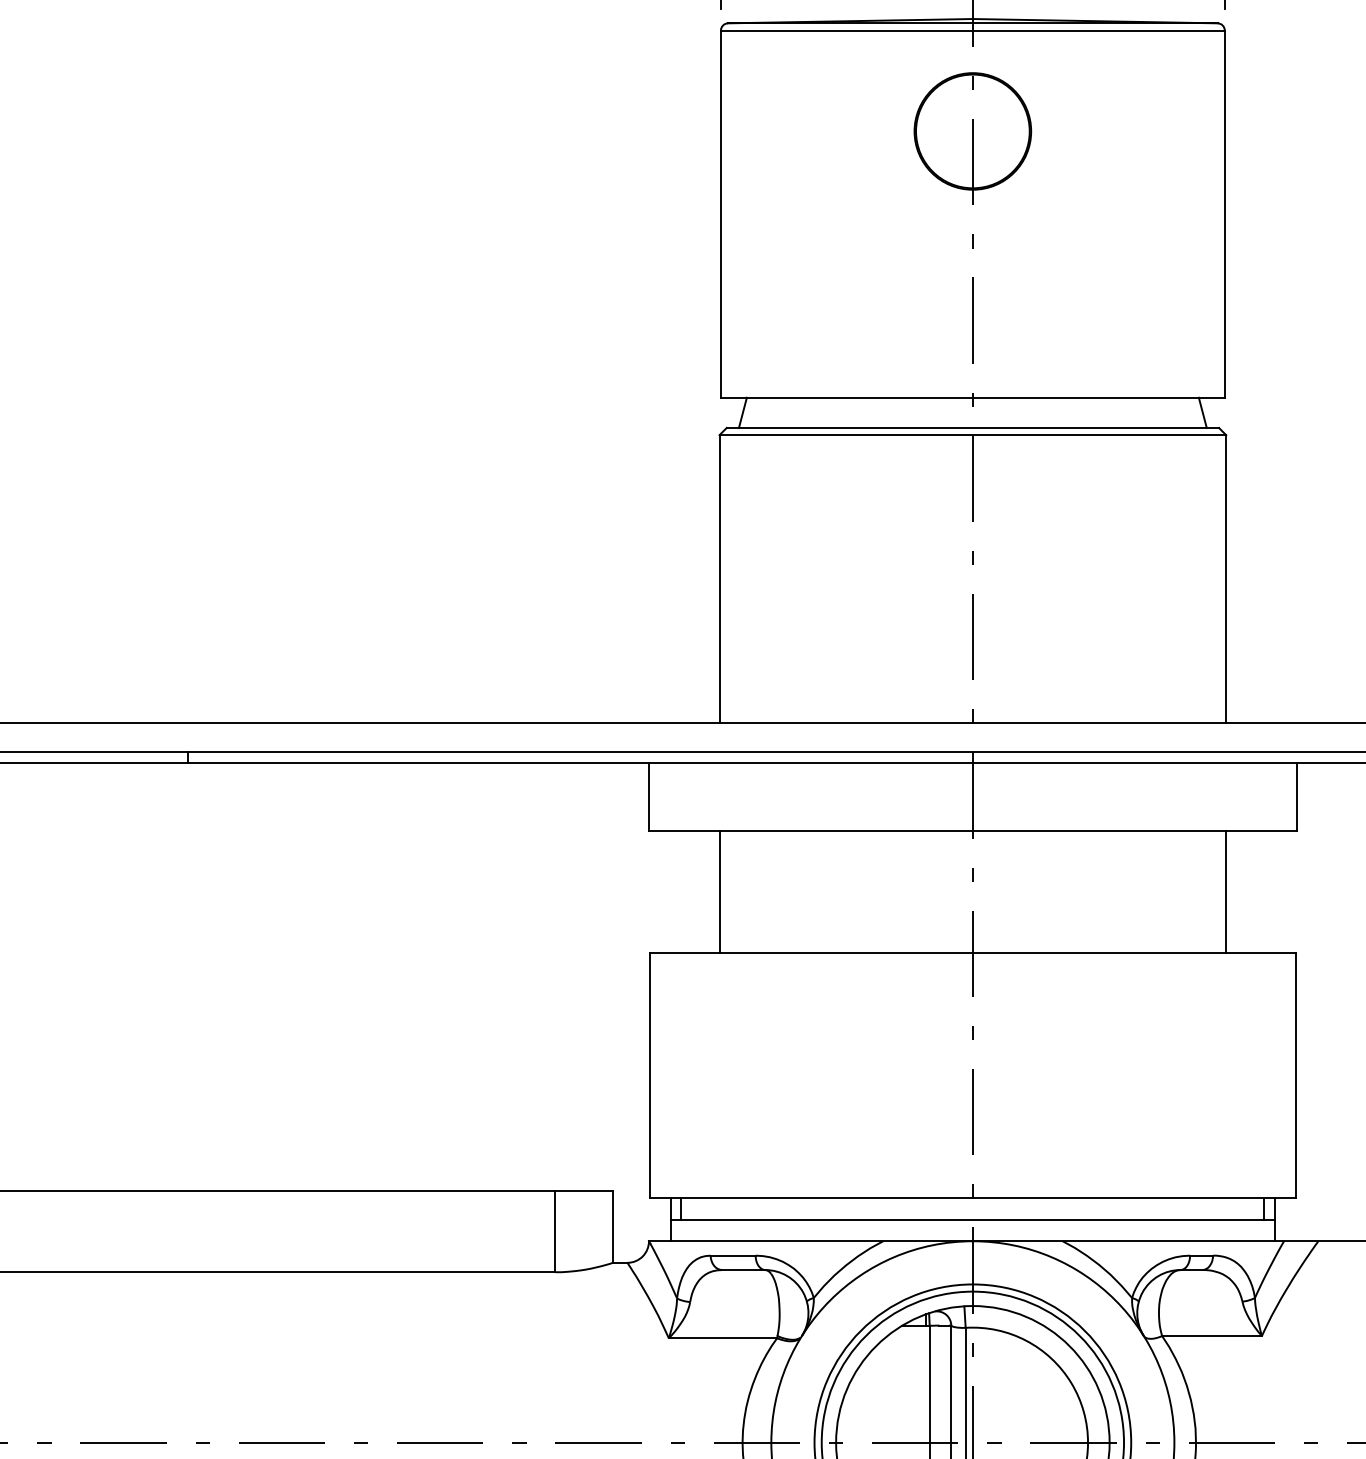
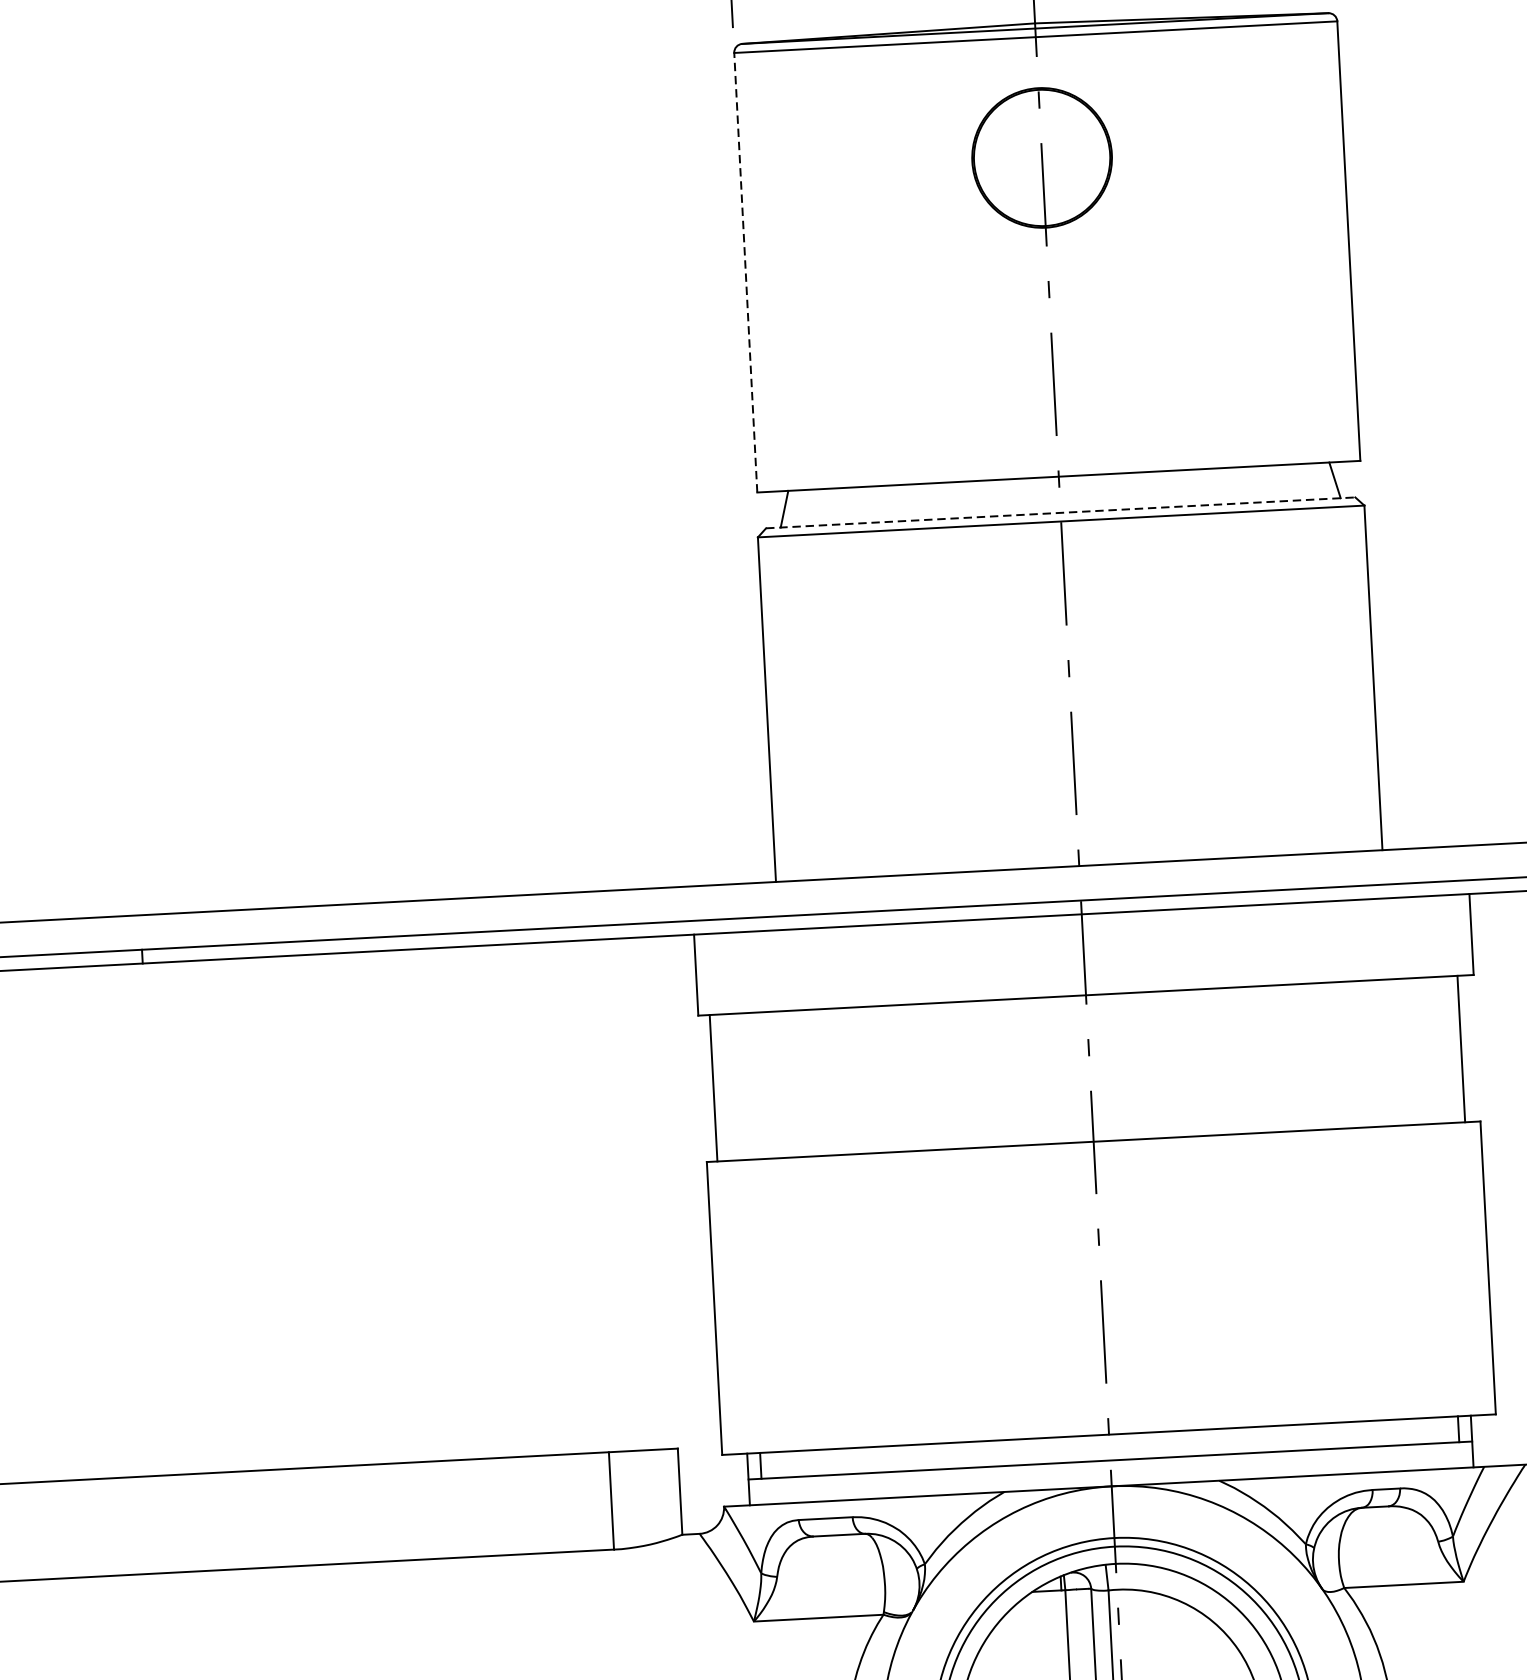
line: (720, 214) -> (745, 273), solid -> dashed
line: (973, 427) -> (1061, 512), solid -> dashed
line: (719, 892) -> (713, 1088), moved
line: (1226, 892) -> (1461, 1049), moved

